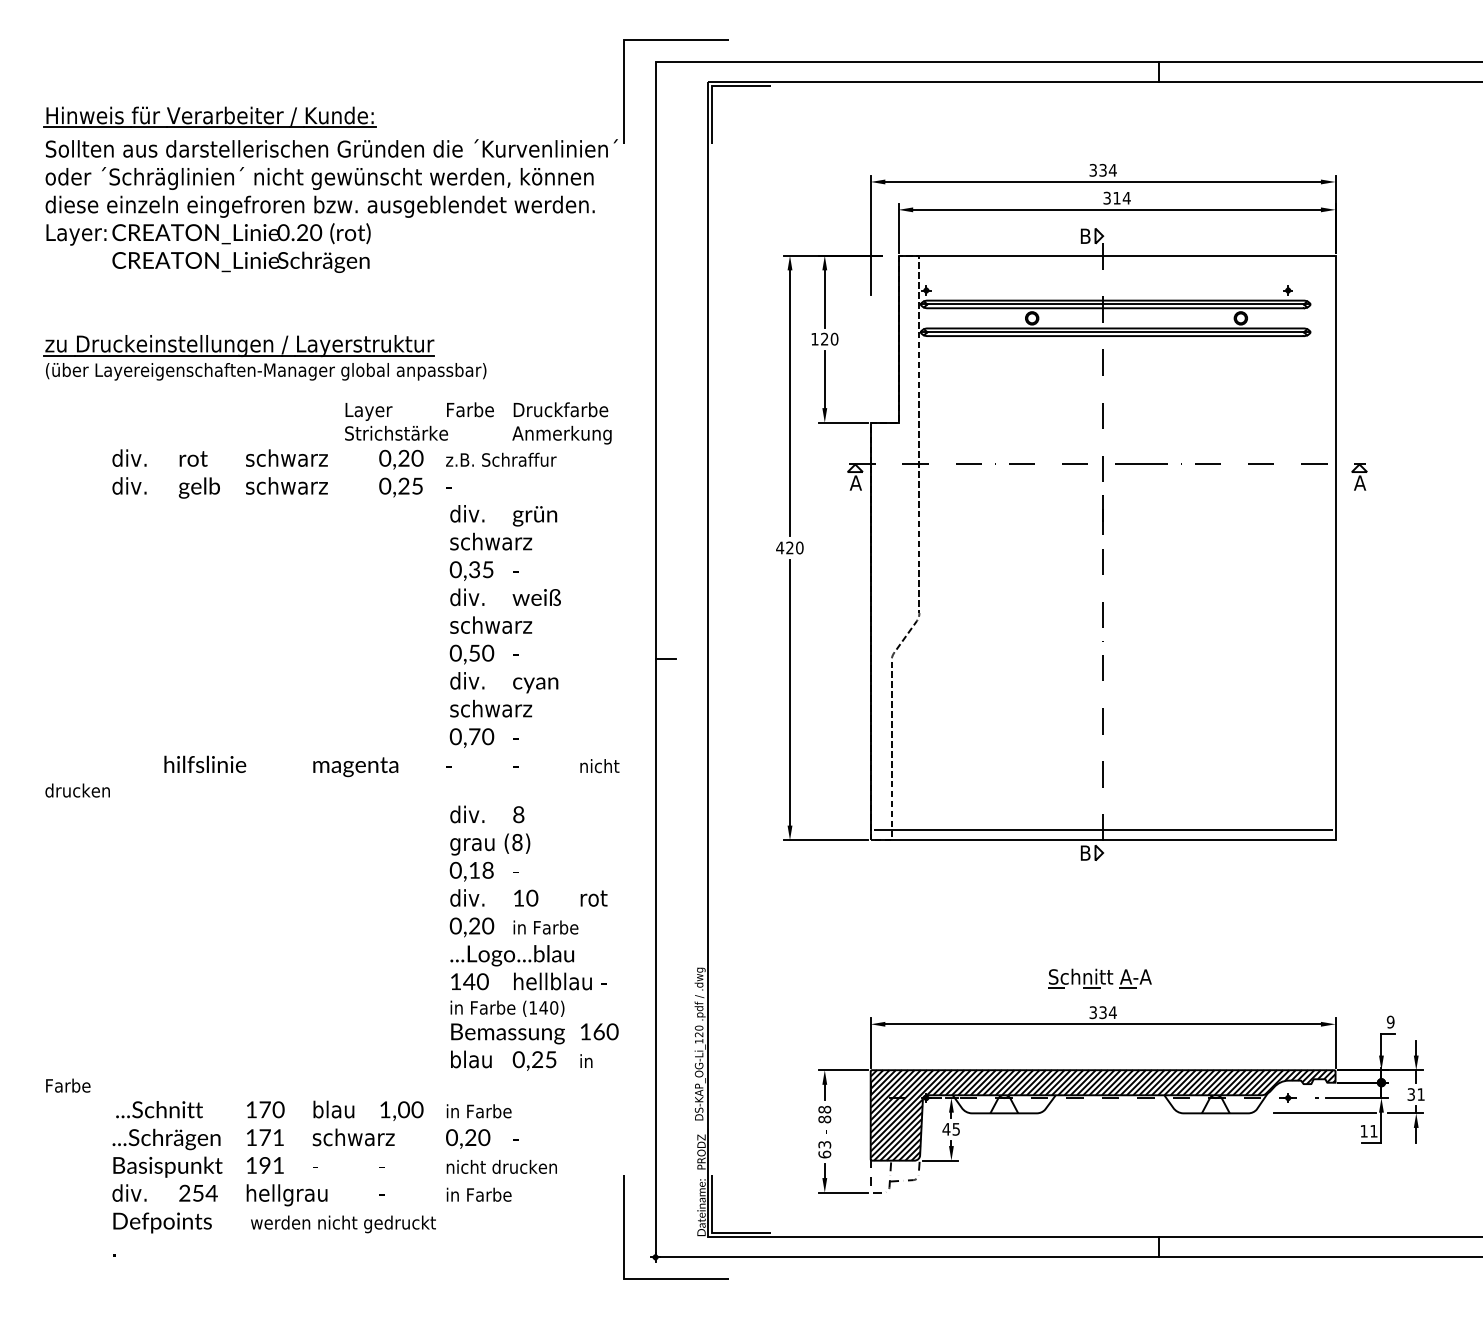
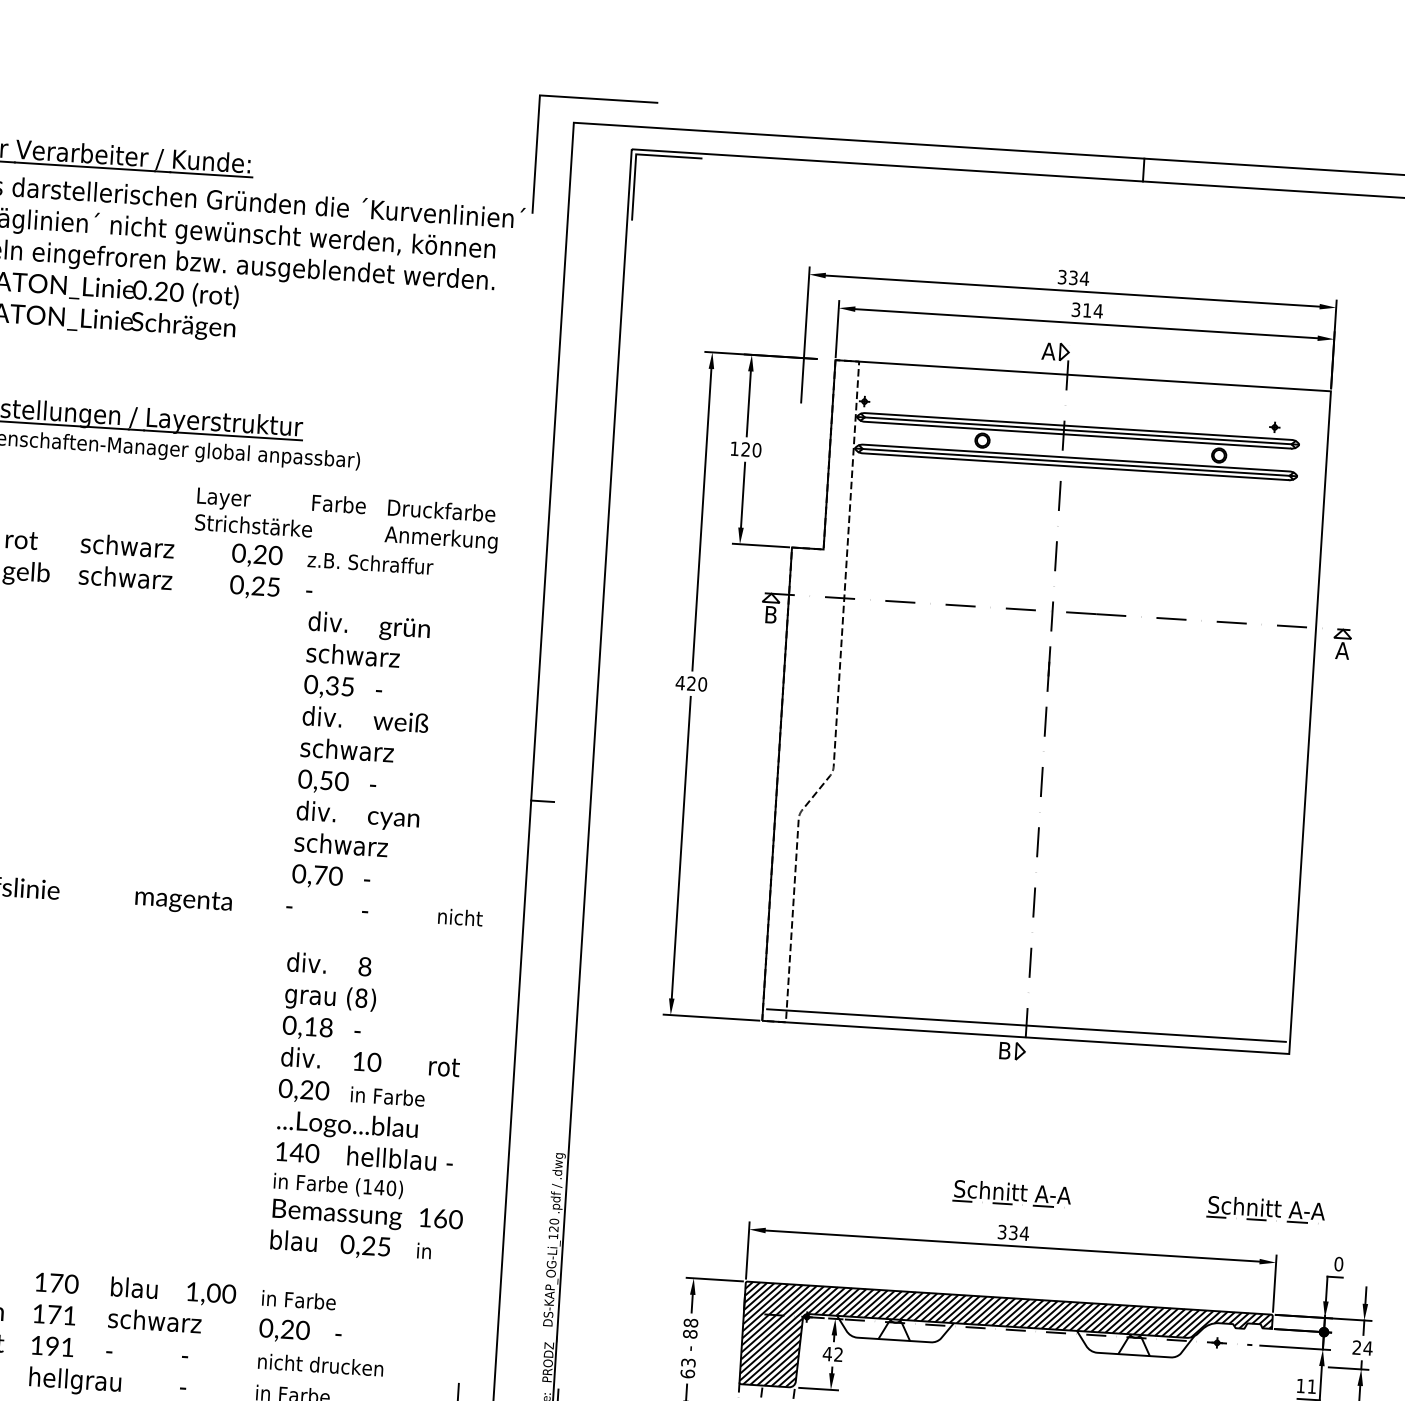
text: (1085, 235) -> (1048, 350), B -> A
text: (855, 482) -> (770, 614), A -> B
part: (1323, 978) -> (1265, 1209), added
text: (1390, 1022) -> (1338, 1264), 9 -> 0
text: (1416, 1094) -> (1362, 1348), 31 -> 24
line: (1324, 1113) -> (1257, 1363), removed
text: (955, 1128) -> (837, 1353), 45 -> 42

